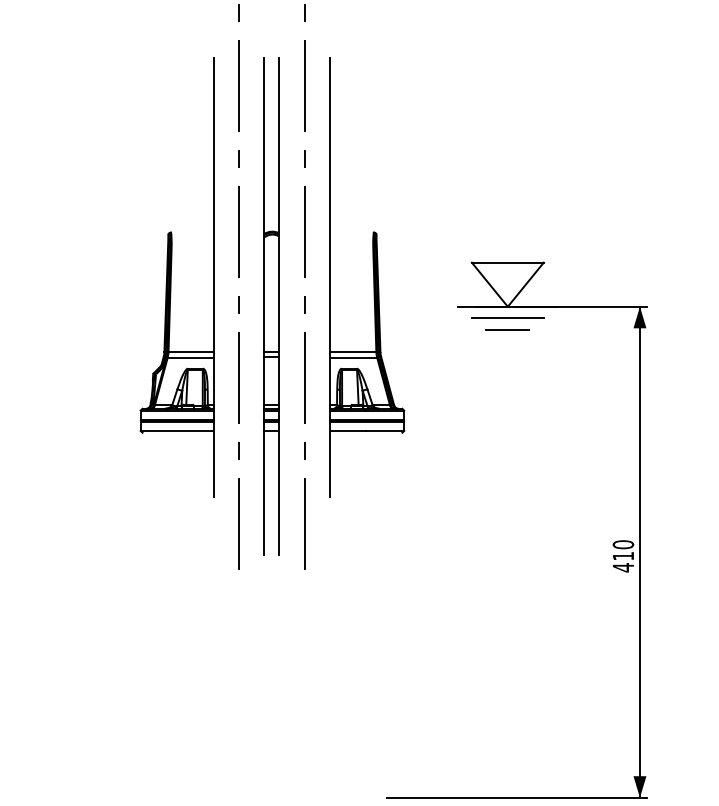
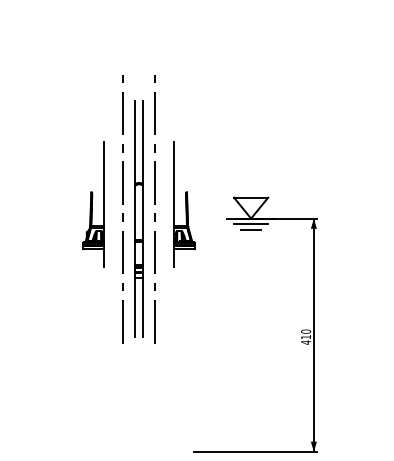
part: (176, 277) -> (93, 204), size x0.6
part: (367, 277) -> (184, 204), size x0.6

